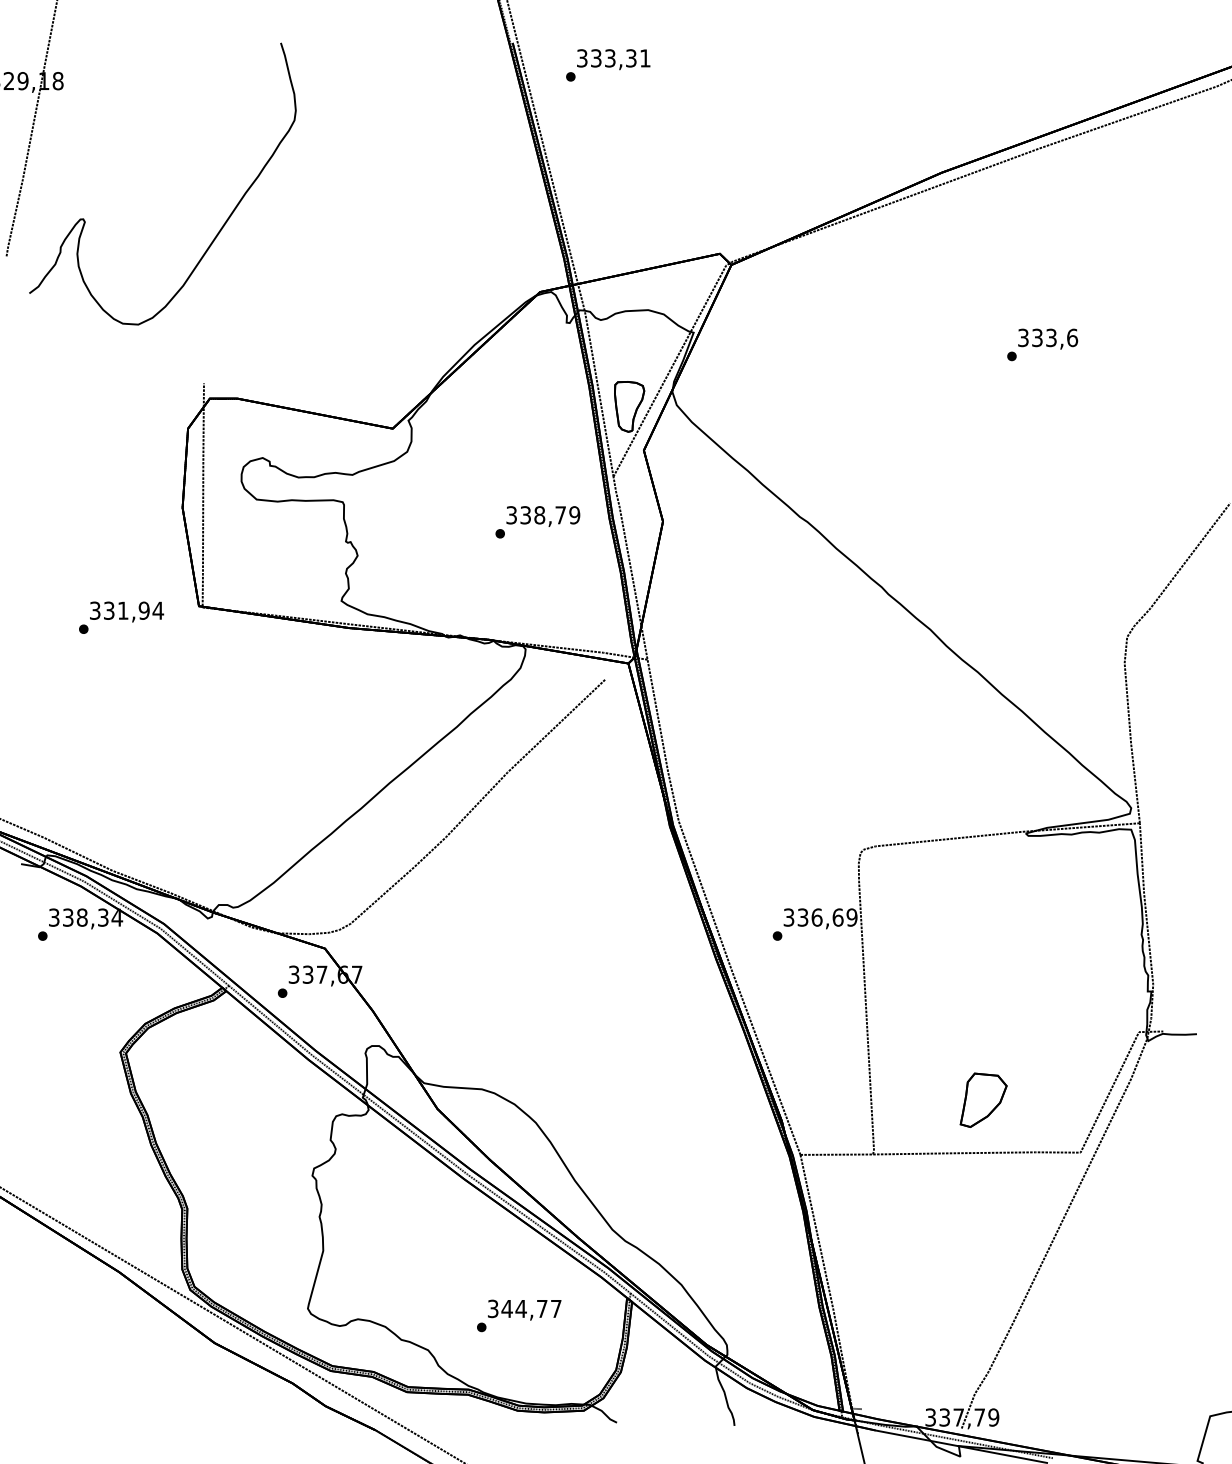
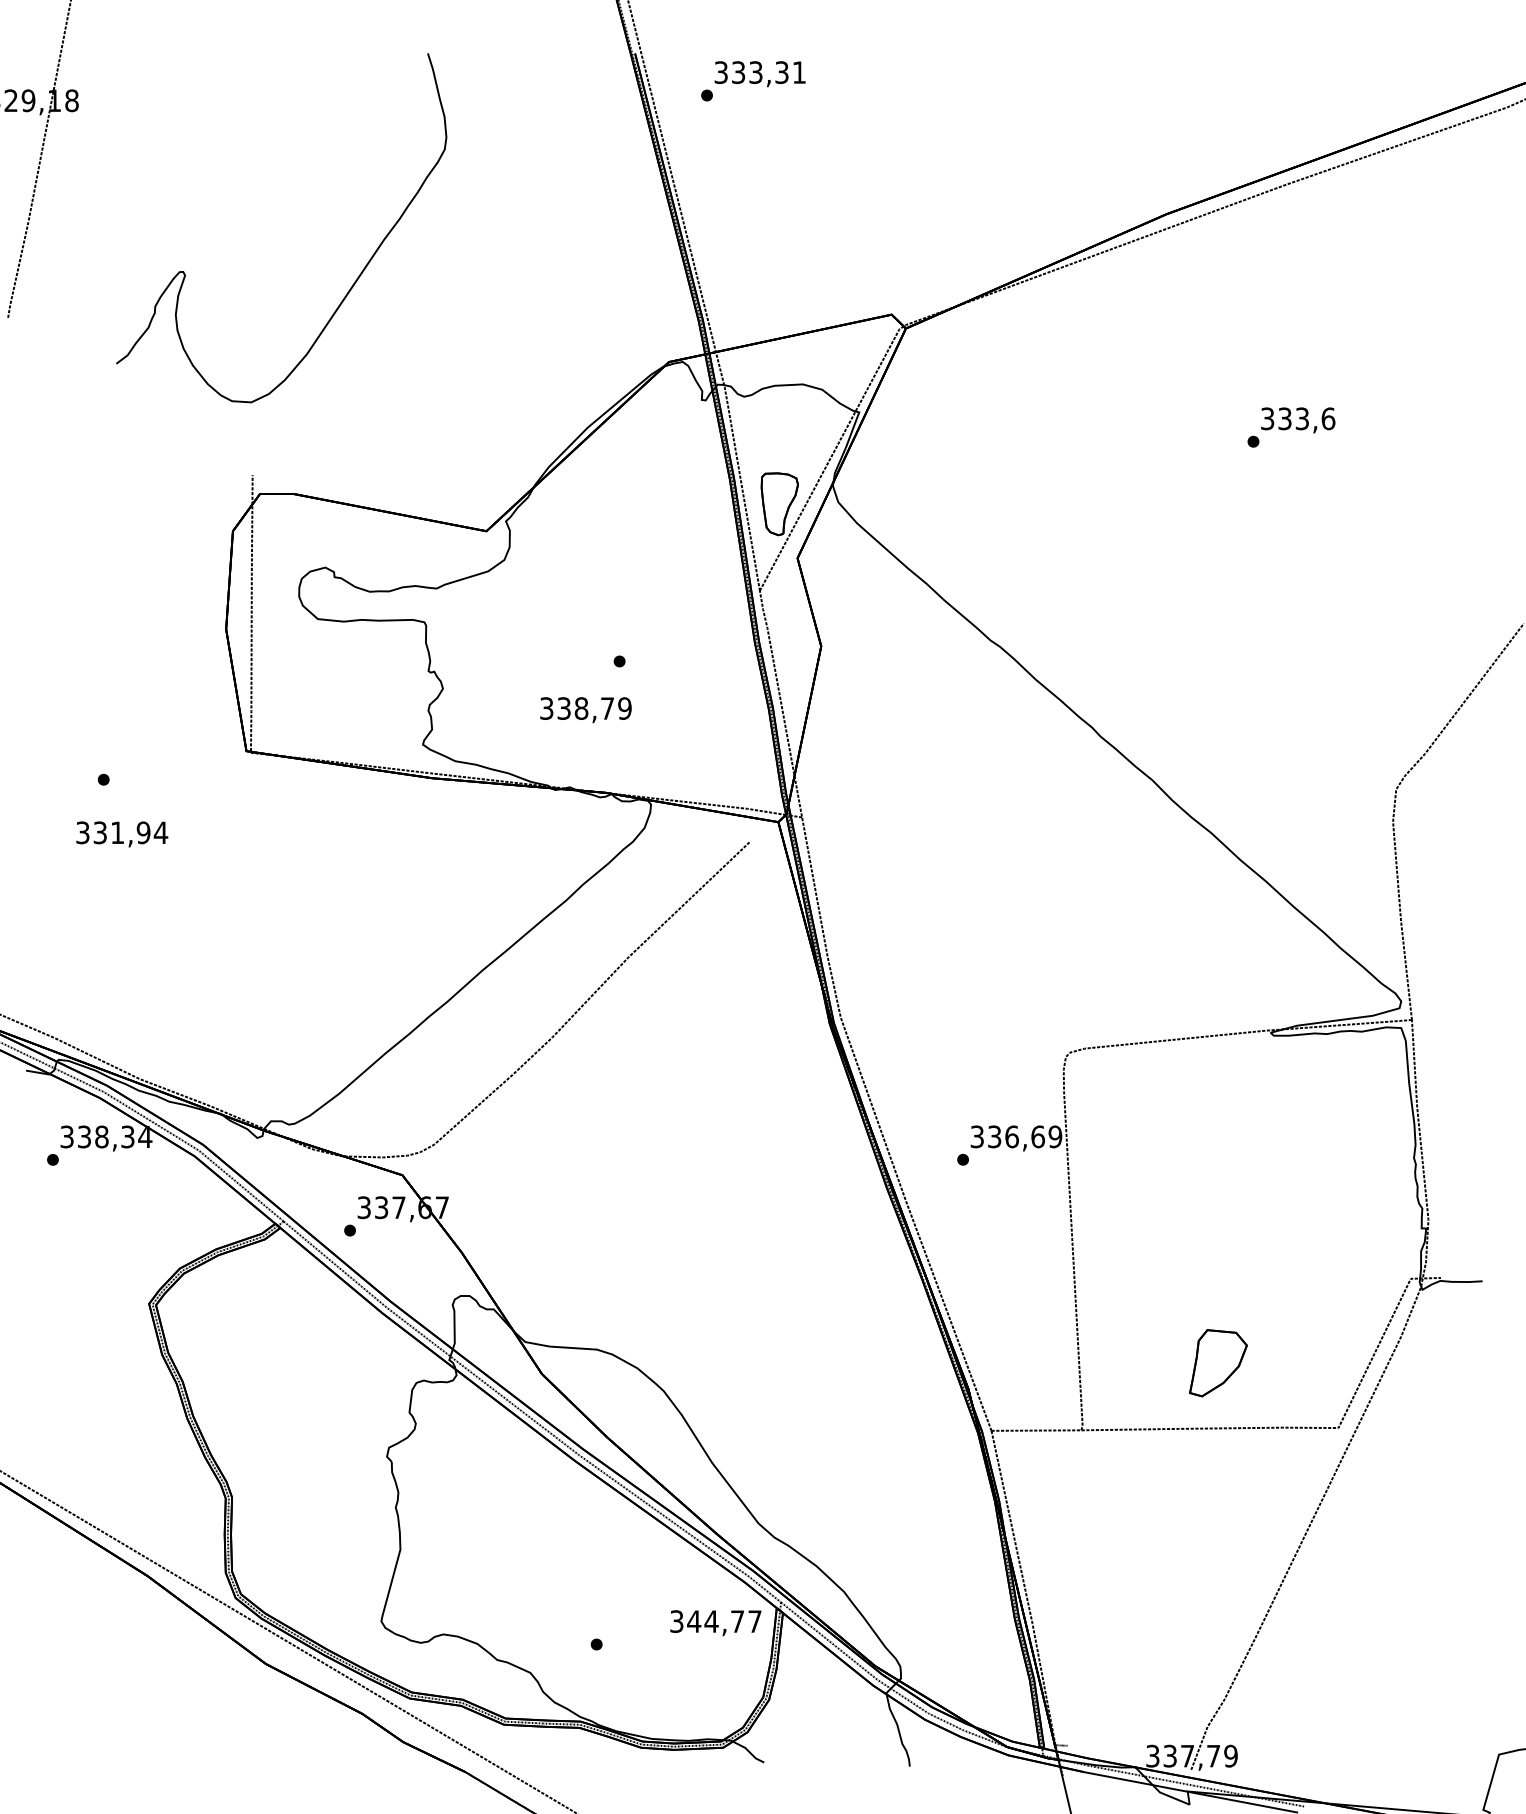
part: (223, 224) -> (356, 278), moved
text: (542, 516) -> (585, 710), moved
text: (127, 612) -> (122, 834), moved
text: (524, 1310) -> (715, 1623), moved

